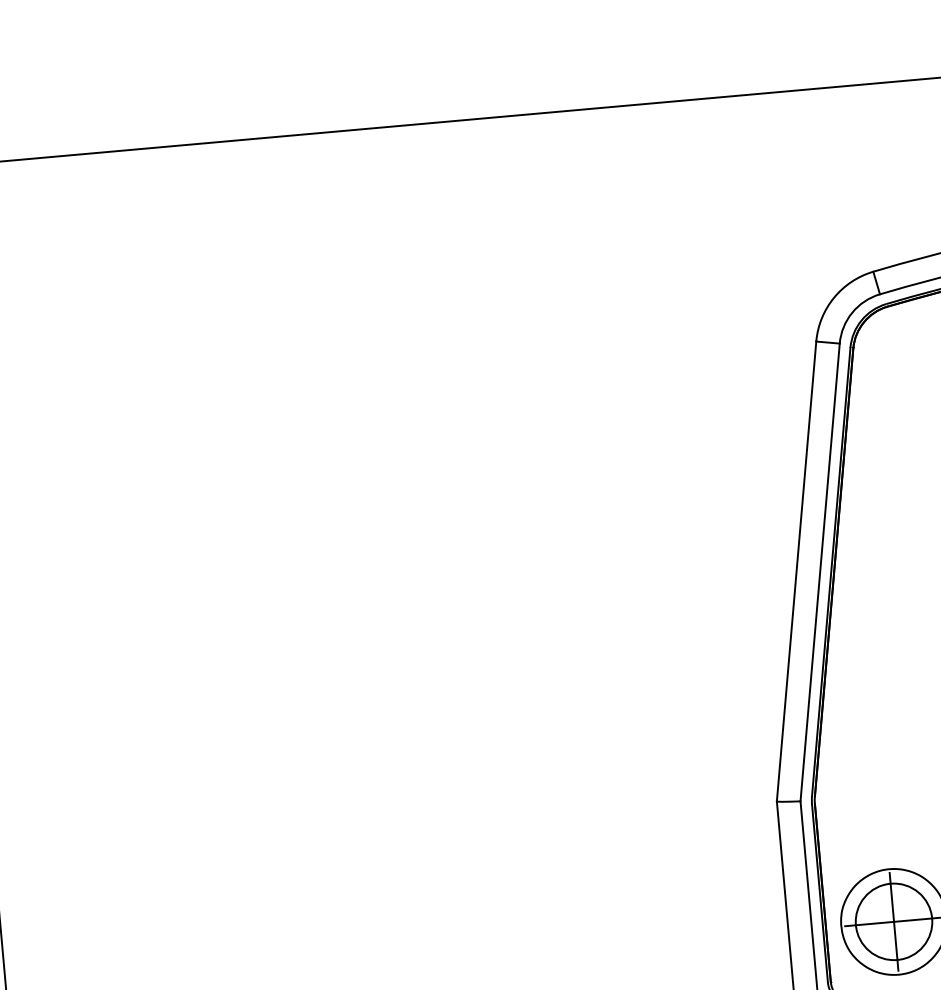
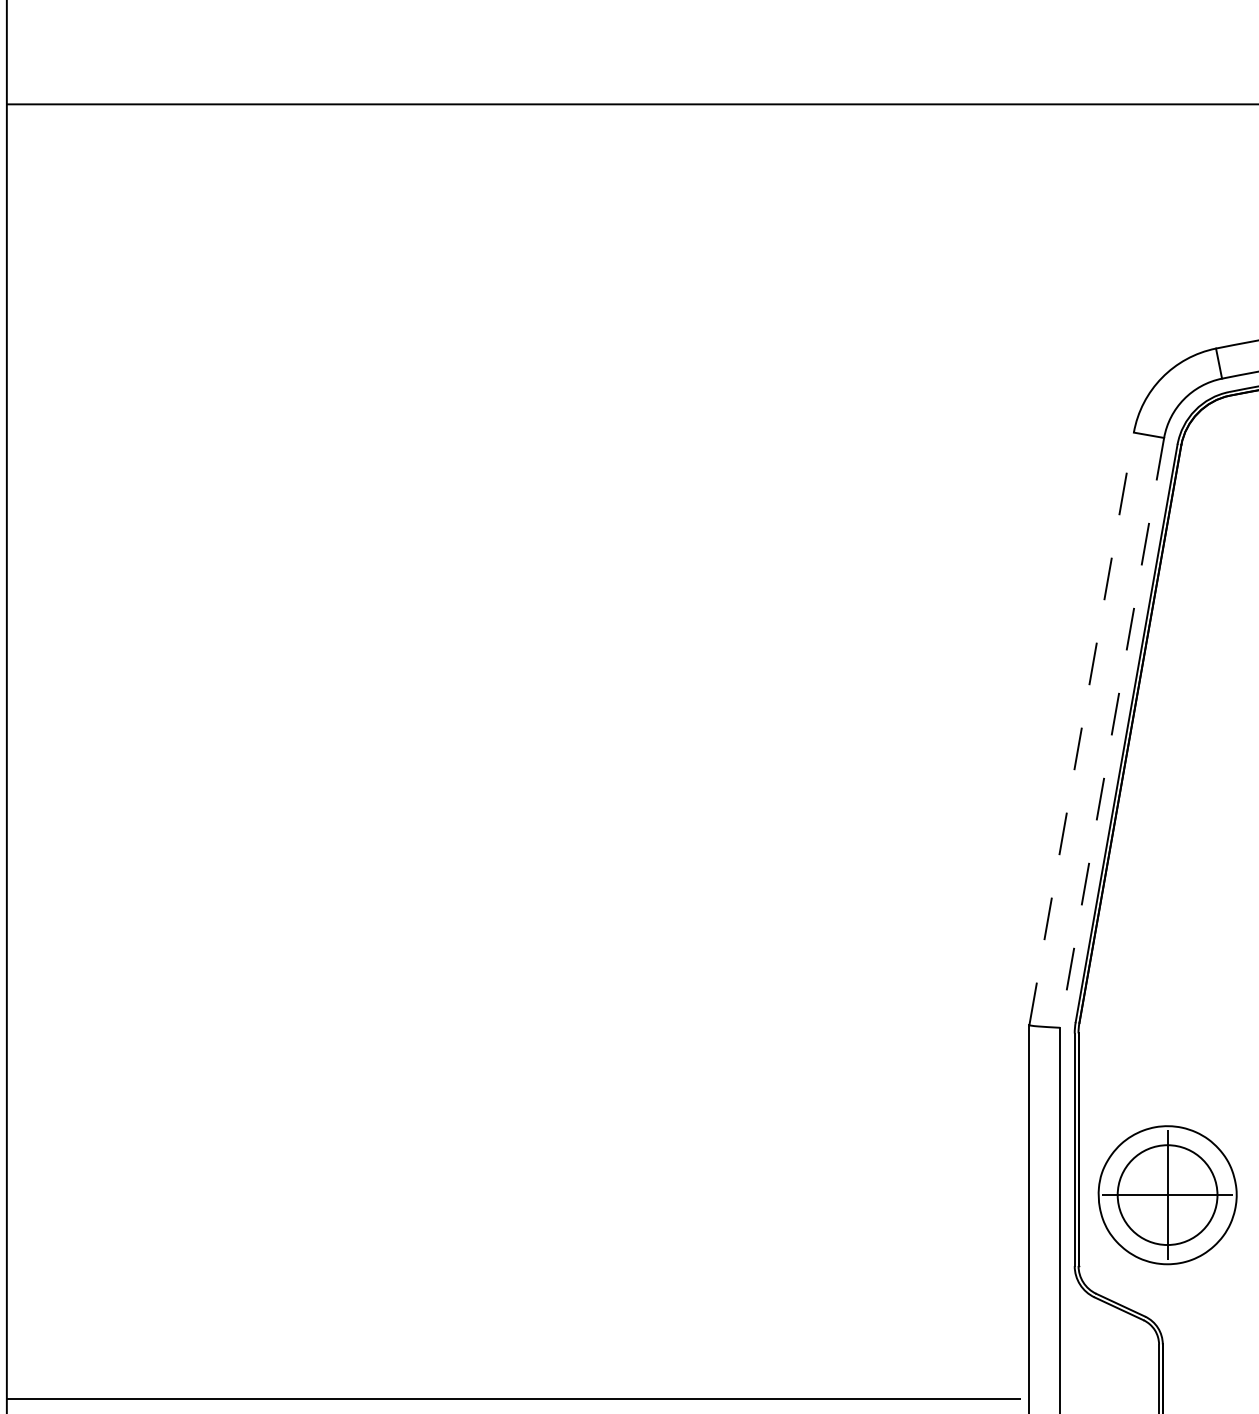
line: (796, 571) -> (1081, 728), solid -> dashed
line: (820, 572) -> (1112, 733), solid -> dashed

